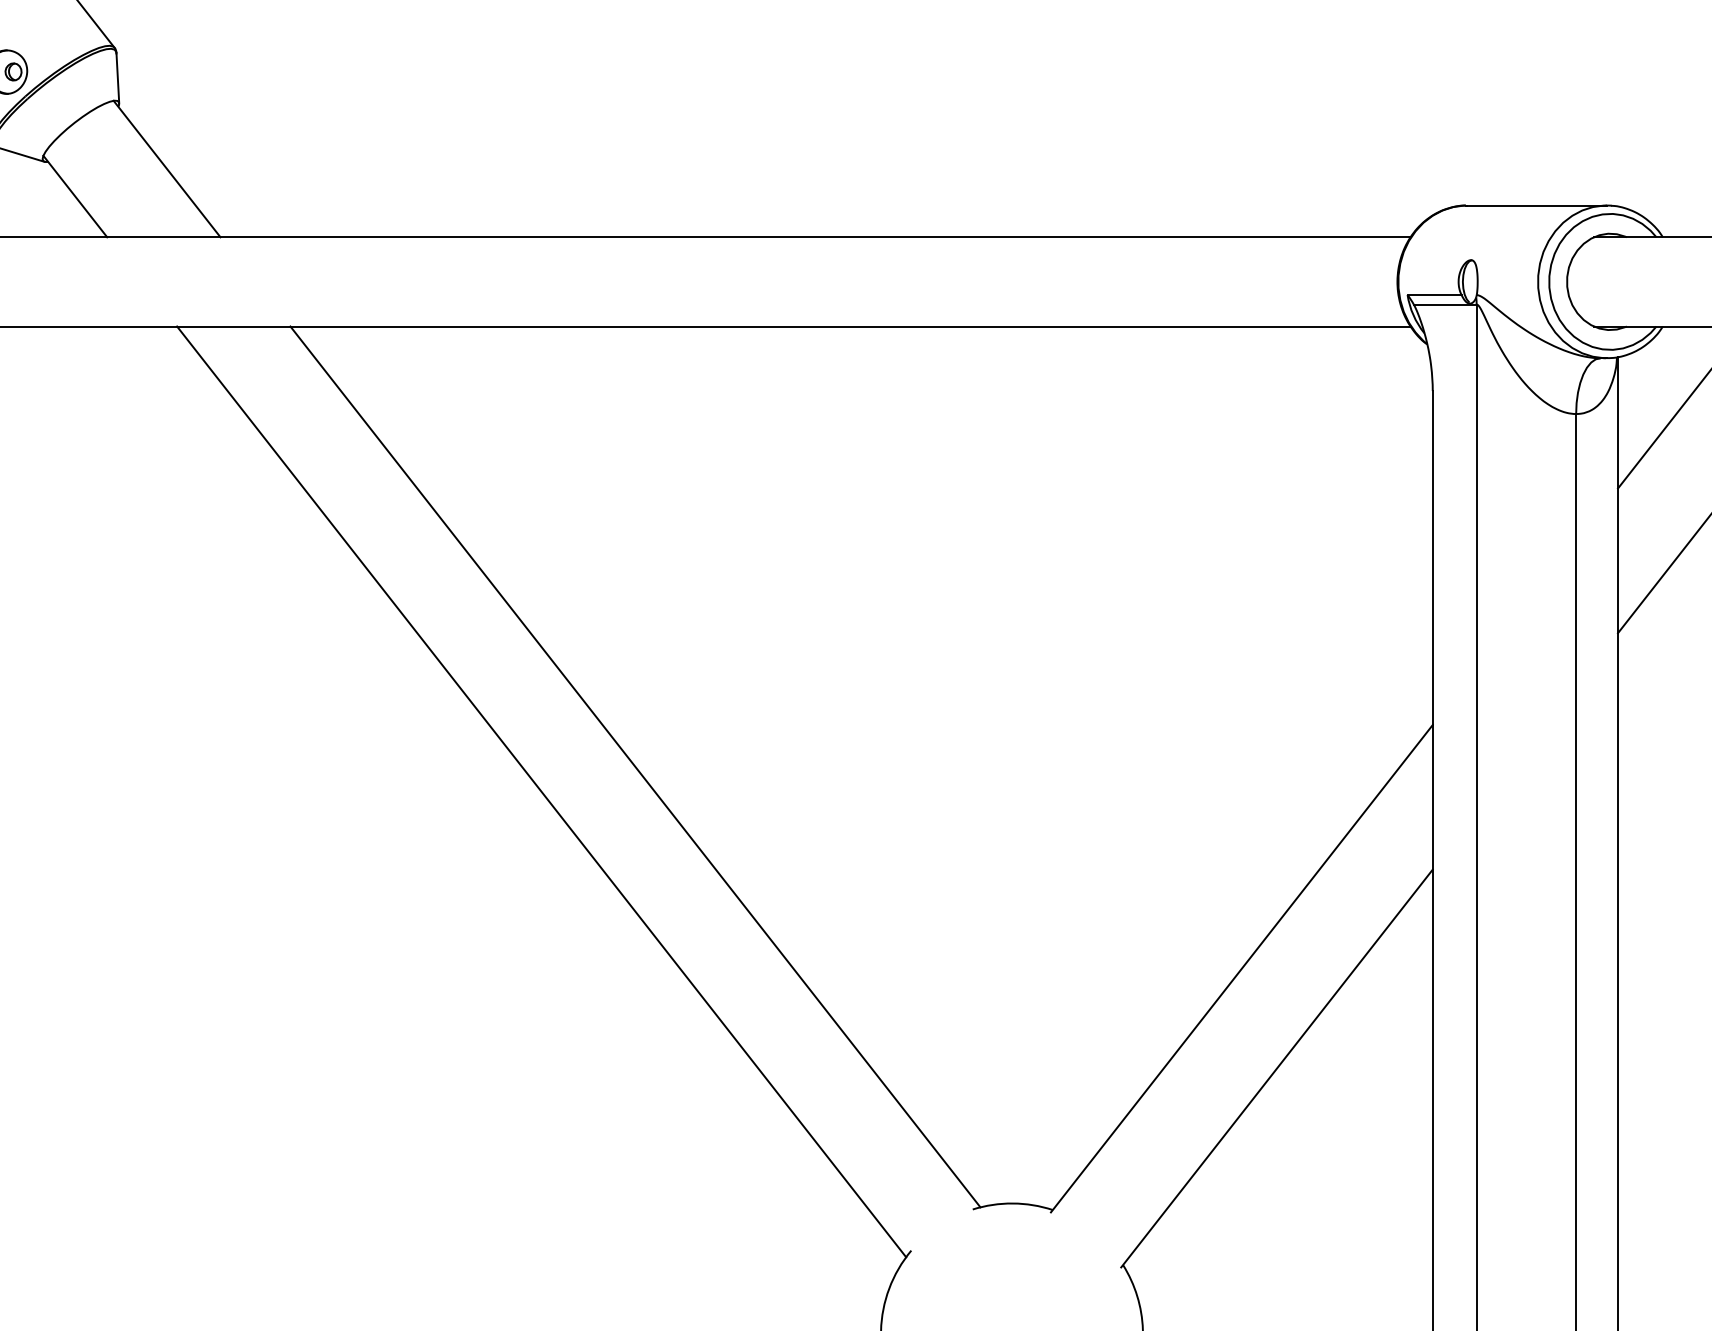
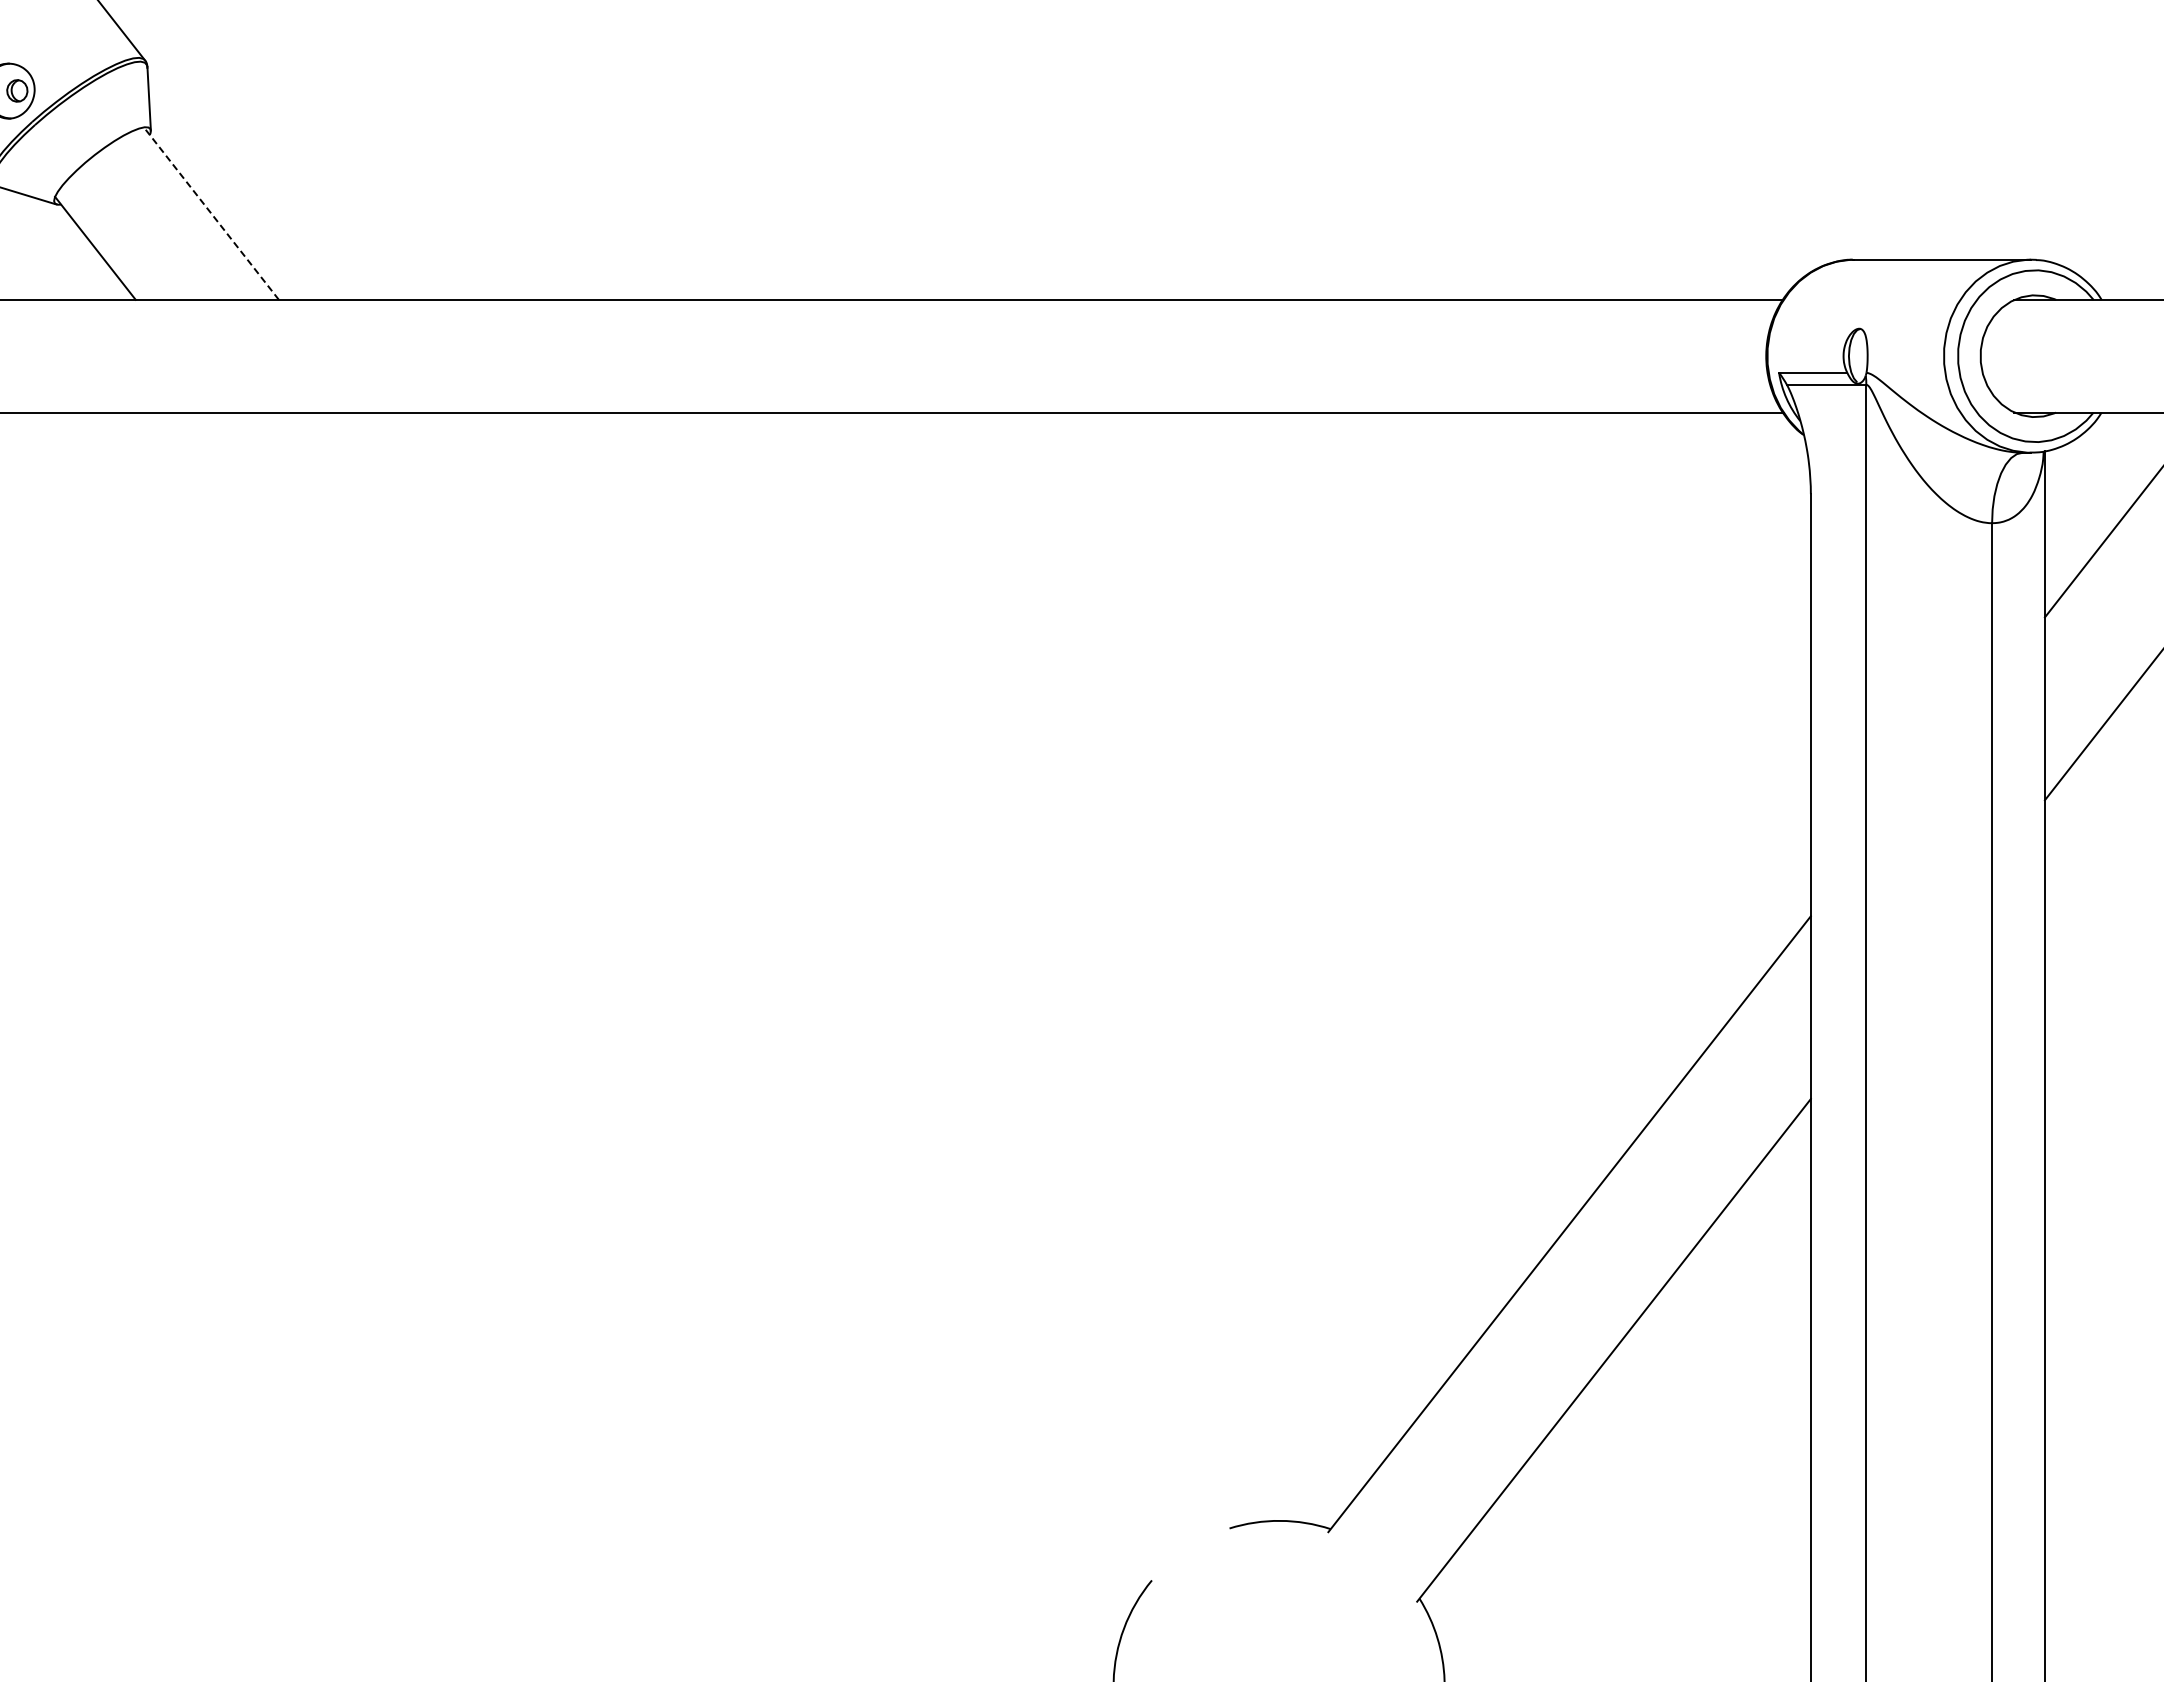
line: (167, 168) -> (211, 213), solid -> dashed
line: (635, 766) -> (803, 968), removed
line: (541, 791) -> (684, 1000), removed

